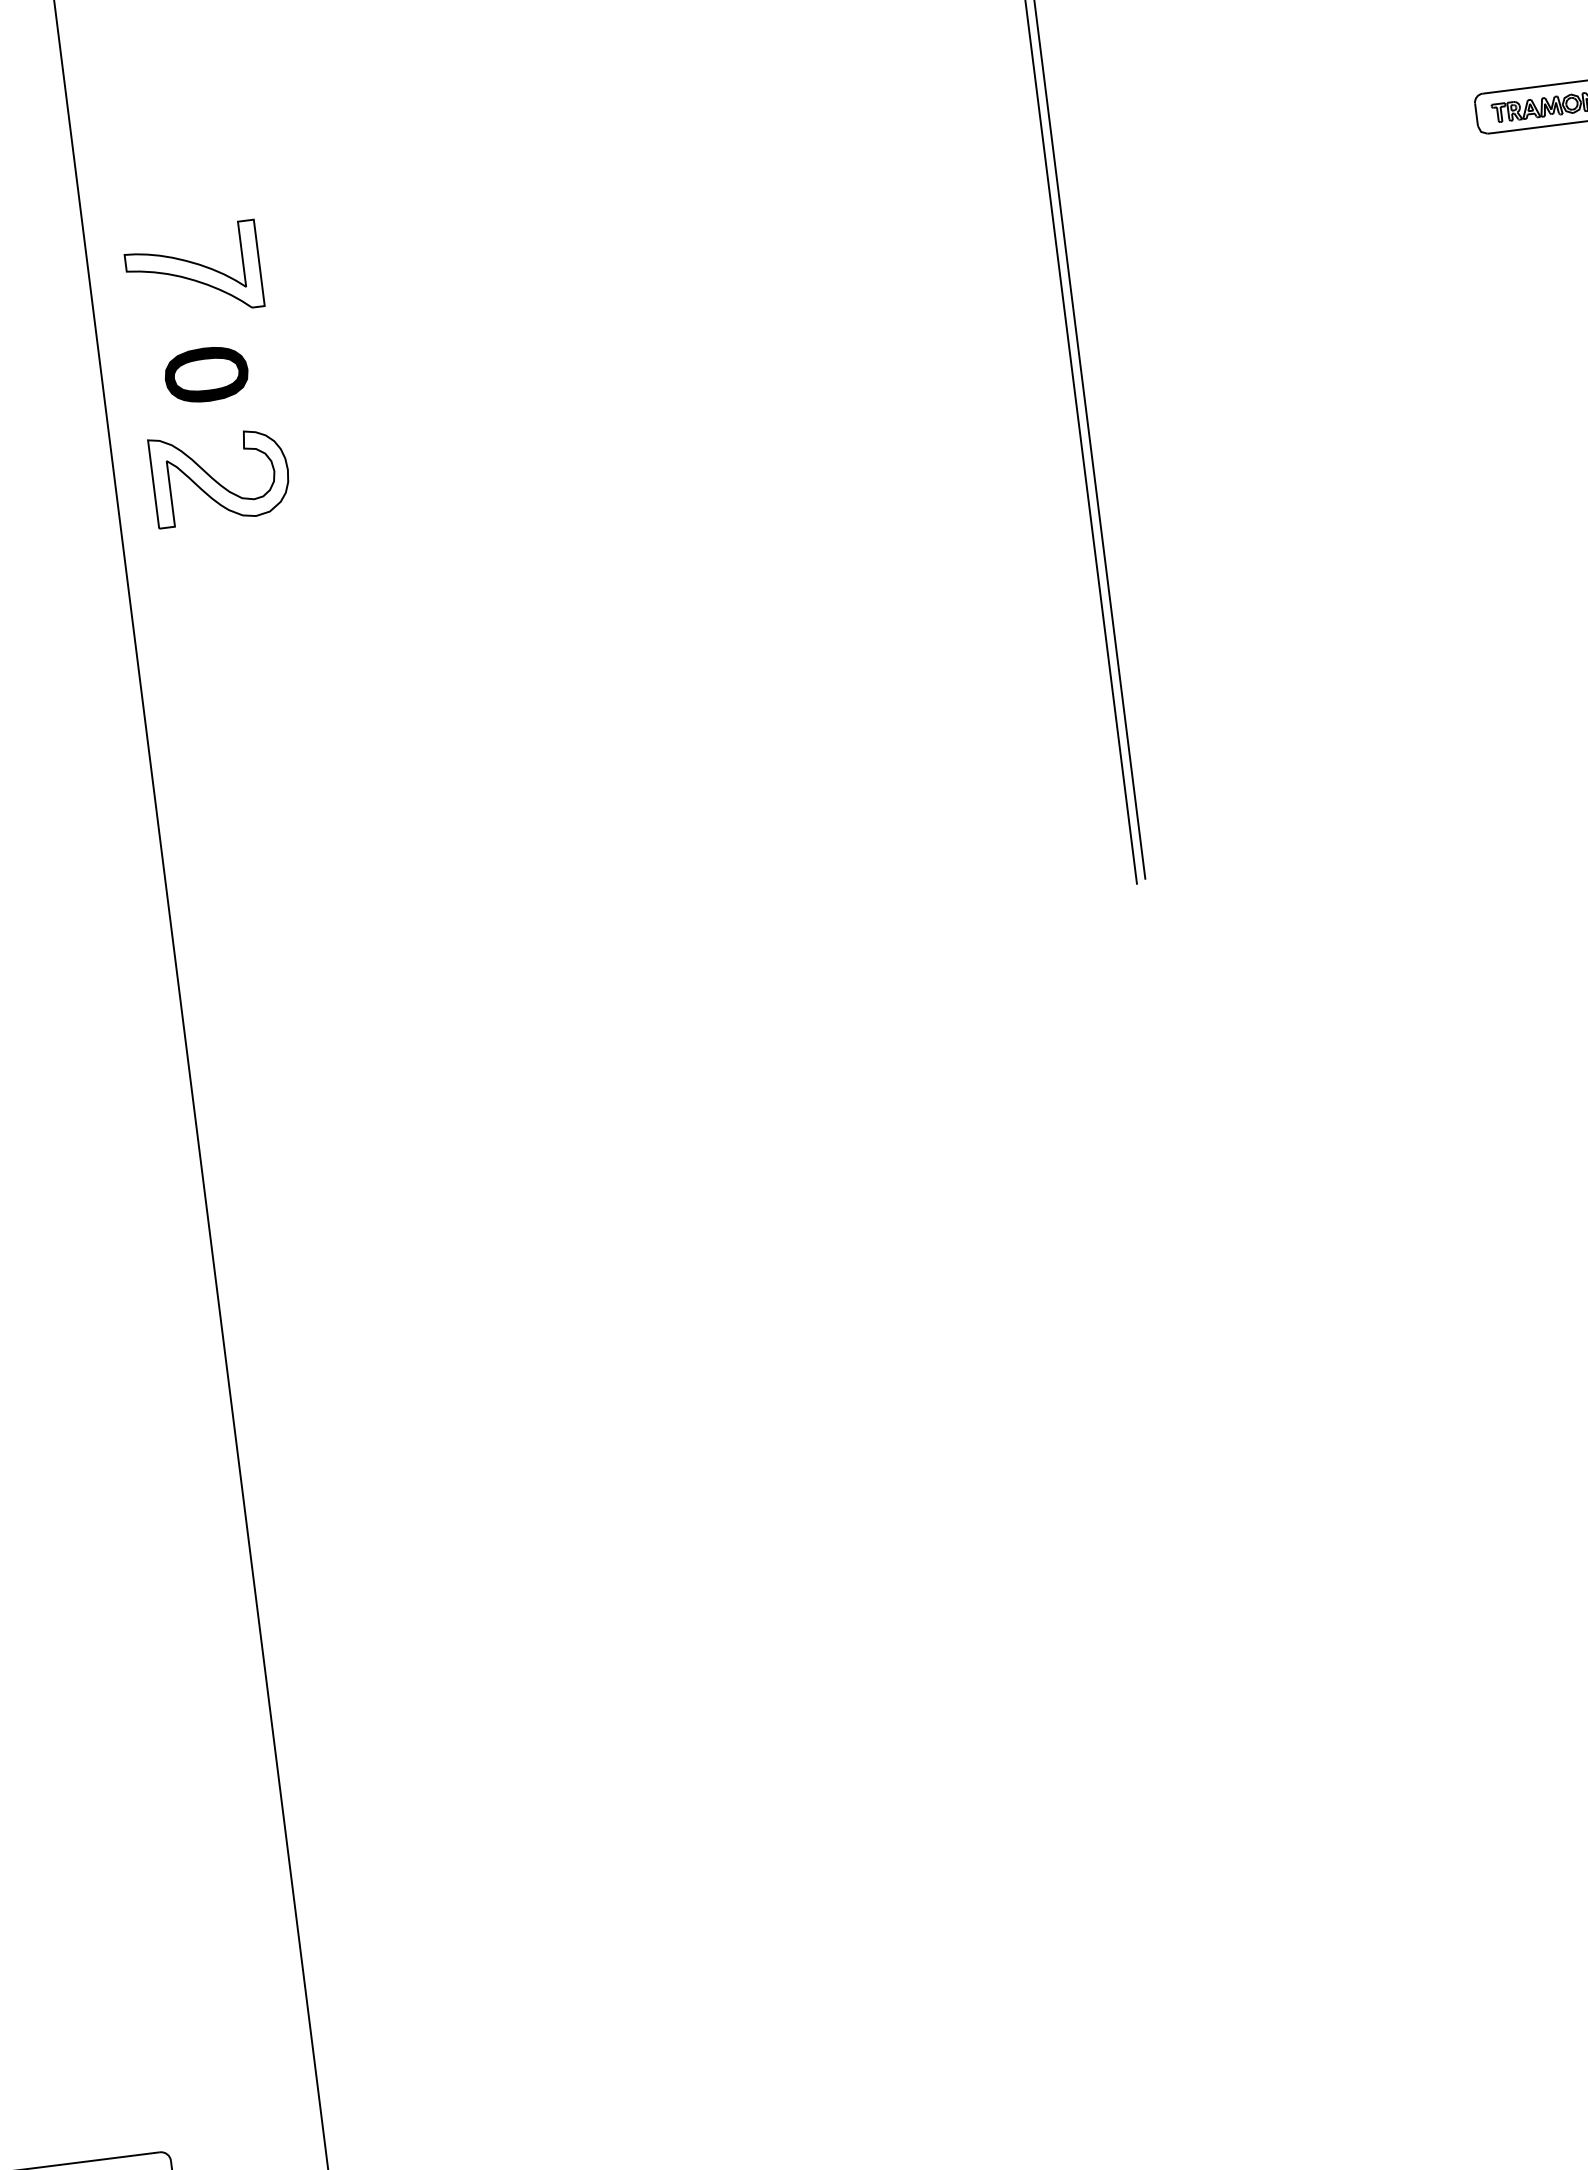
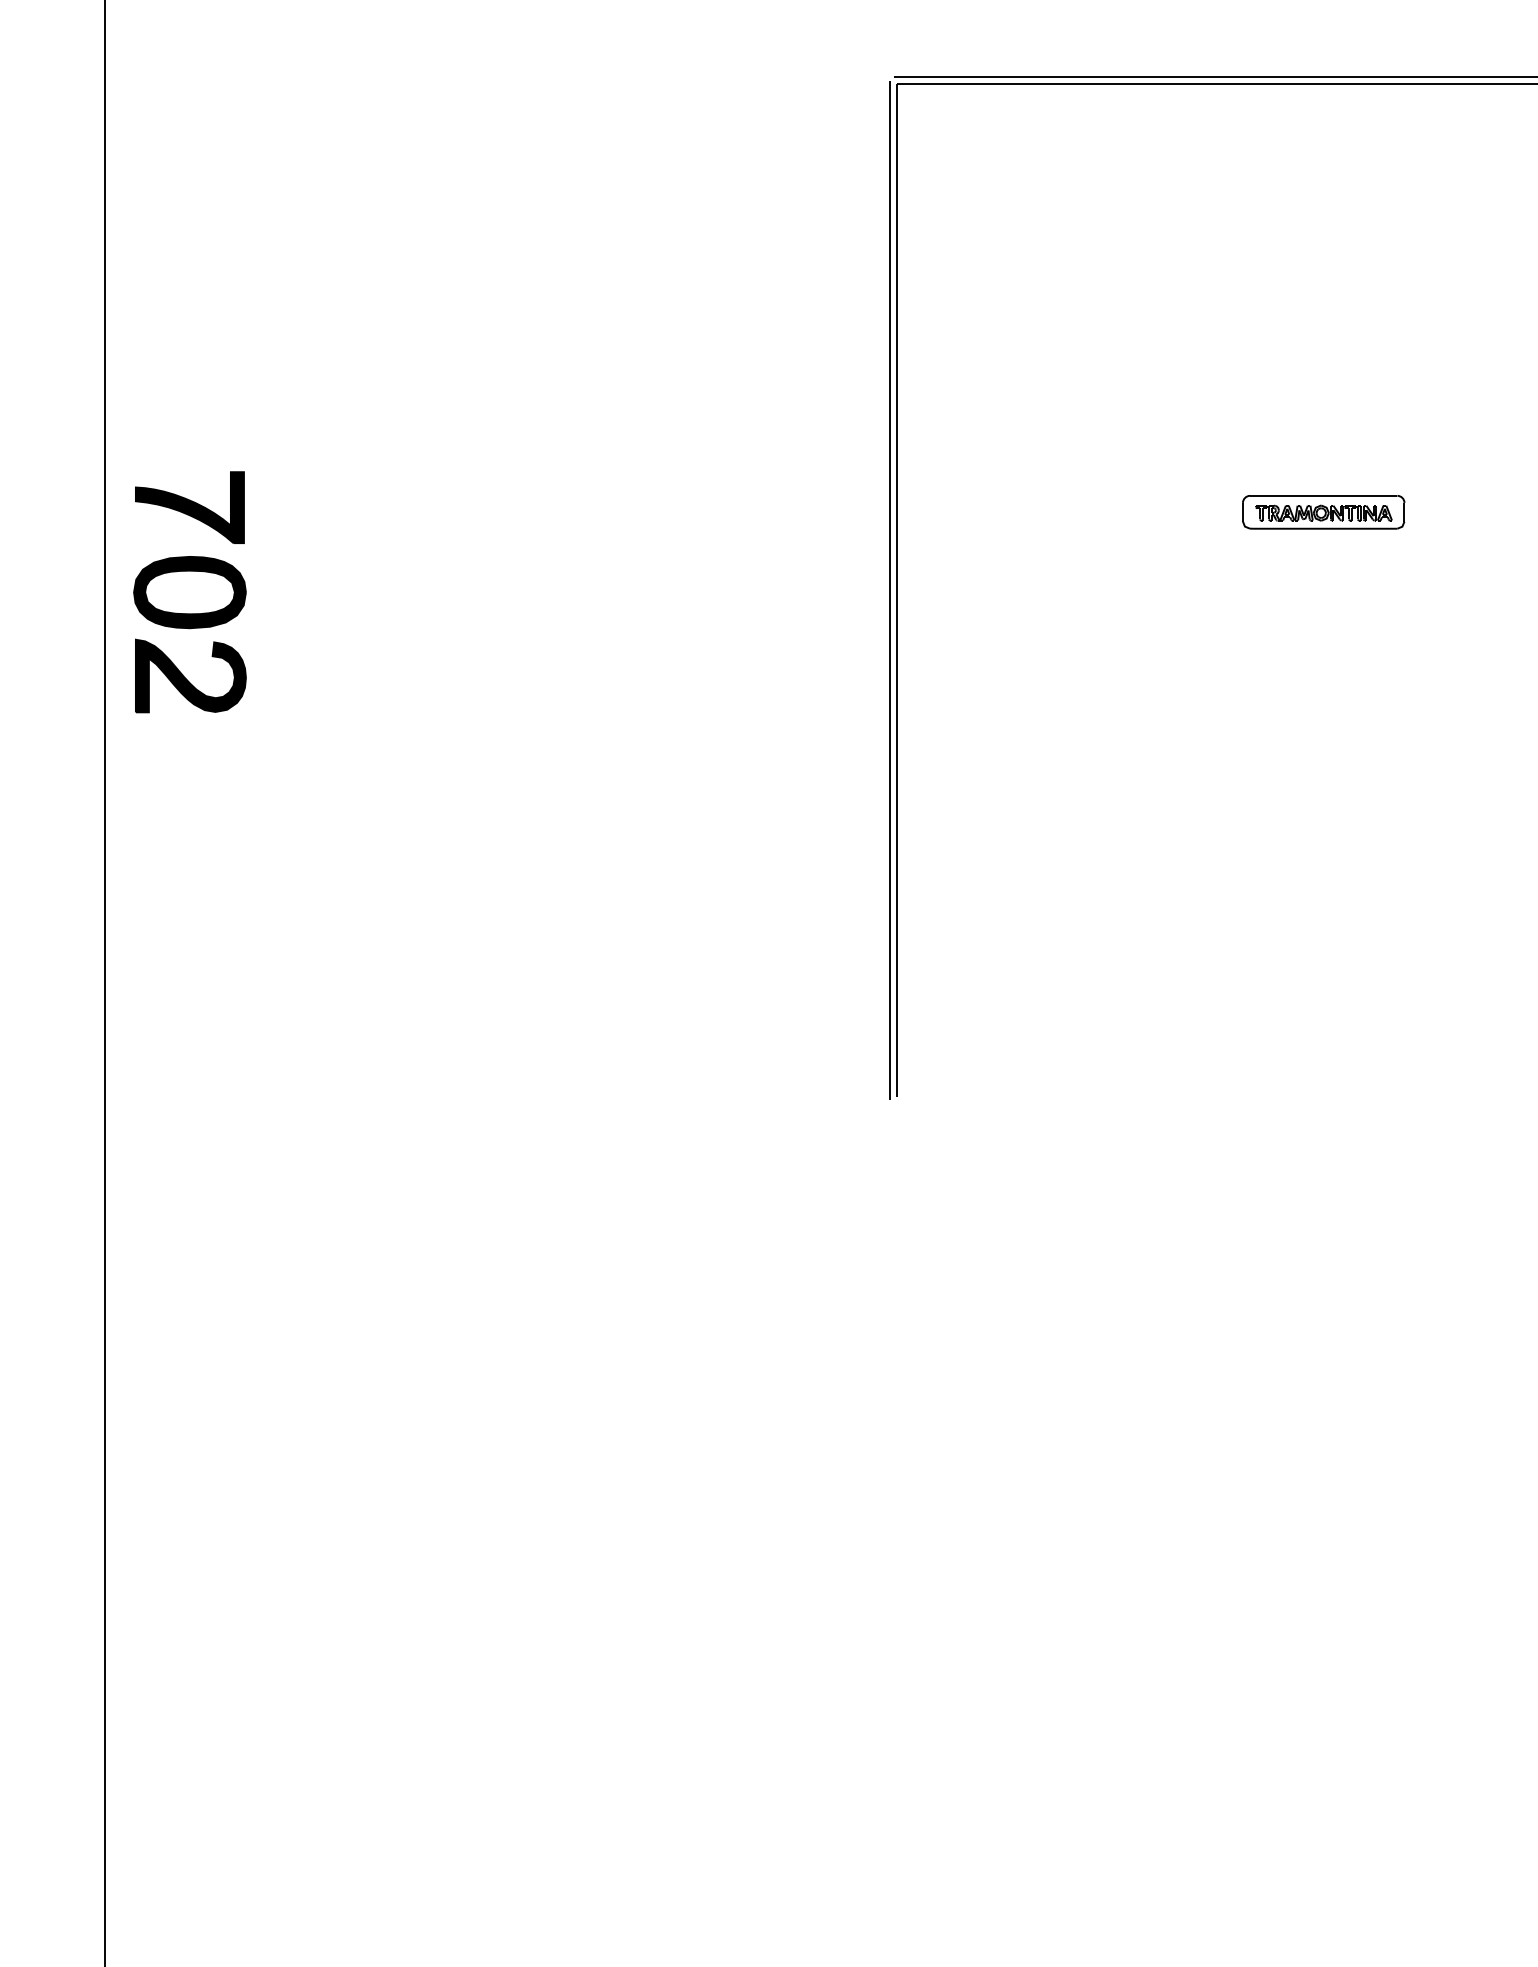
fill: (192, 271) -> (189, 507), added
part: (206, 374) -> (189, 592), size x1.67
fill: (220, 475) -> (190, 675), added

